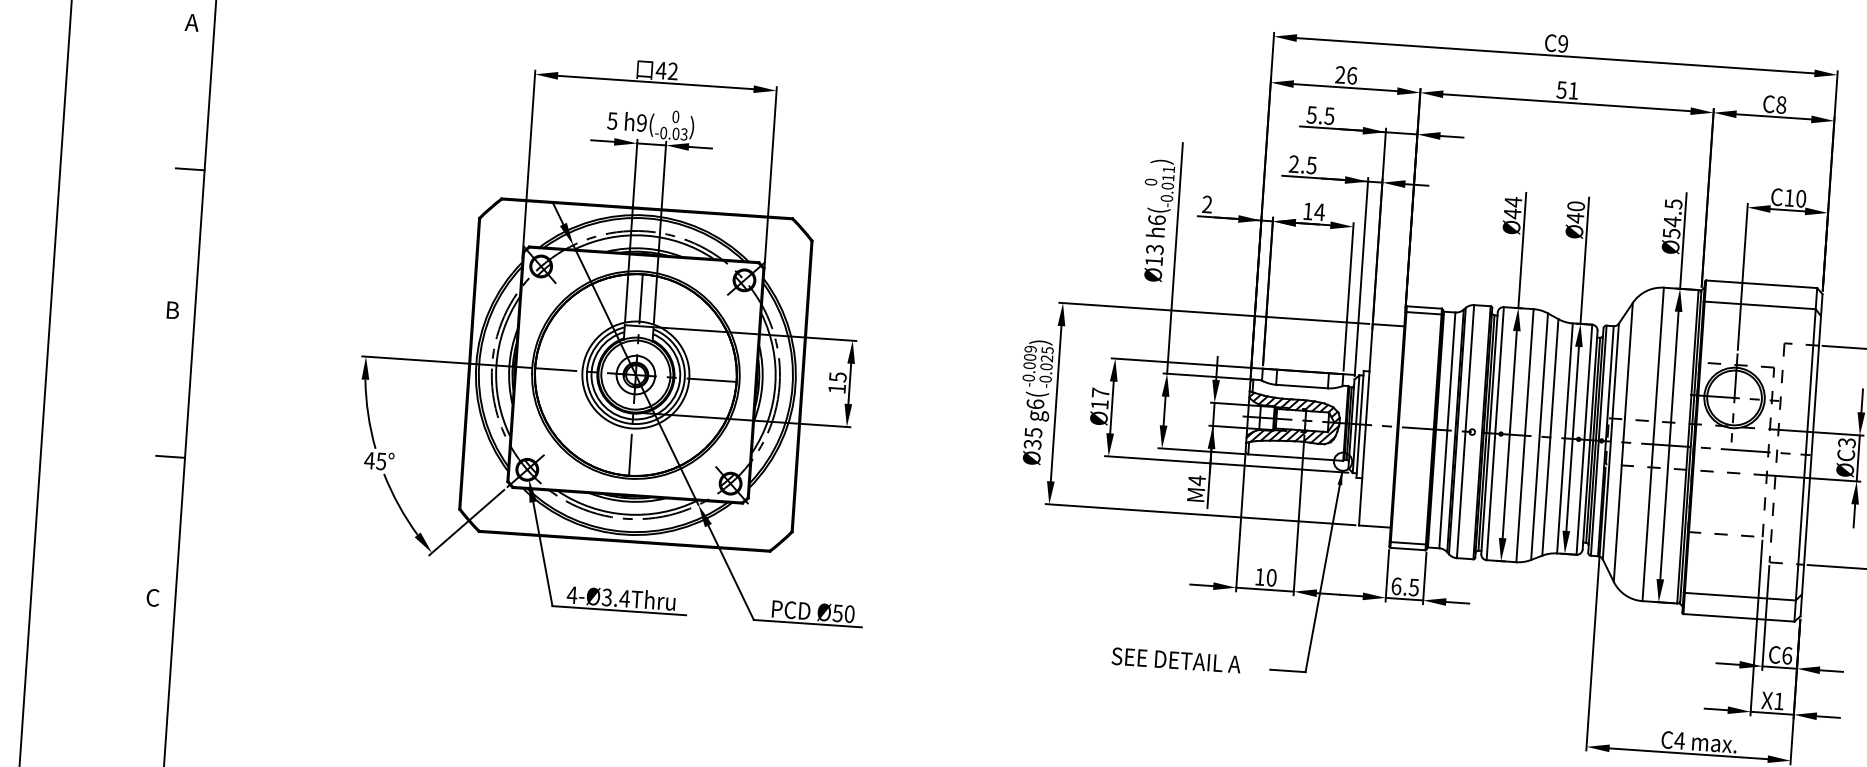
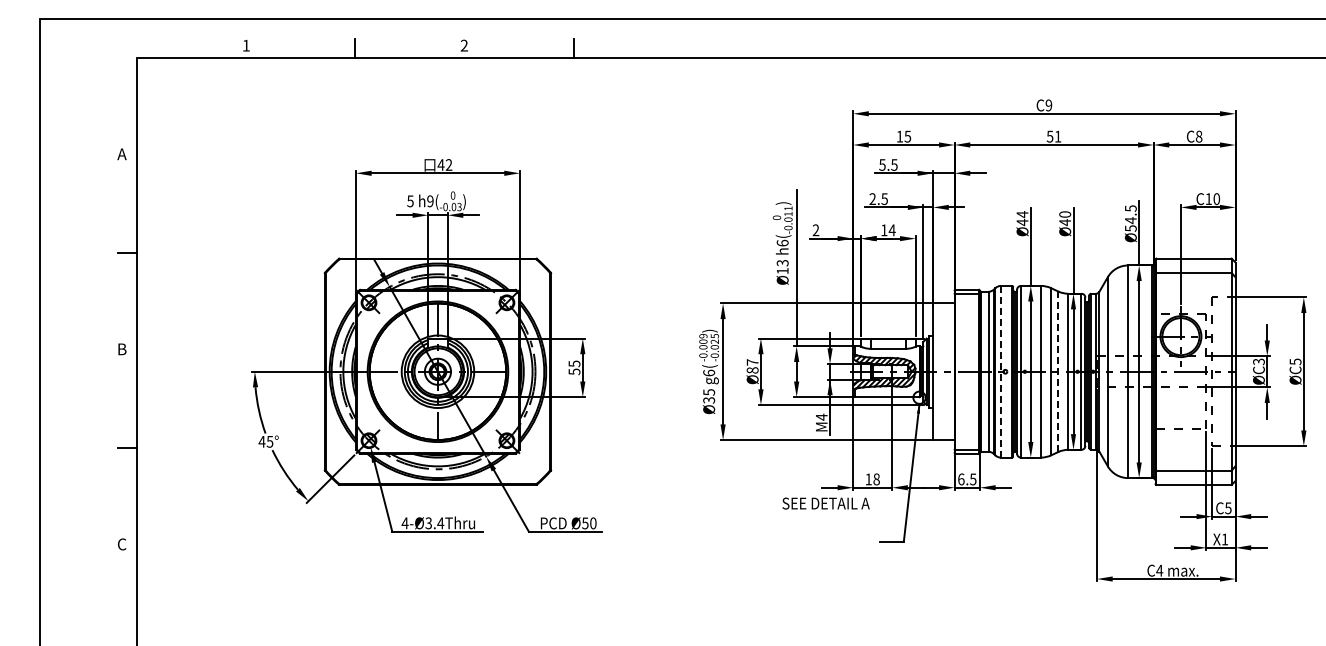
text: (1345, 75) -> (903, 136), 26 -> 15
text: (837, 388) -> (574, 371), 15 -> 55
text: (1099, 404) -> (752, 370), Ø17 -> Ø87
line: (1465, 431) -> (1000, 371), solid -> dashed
line: (1550, 437) -> (1058, 371), solid -> dashed
text: (1271, 577) -> (876, 479), 10 -> 18
text: (1787, 656) -> (1228, 508), C6 -> C5
text: (1175, 660) -> (825, 503), moved

